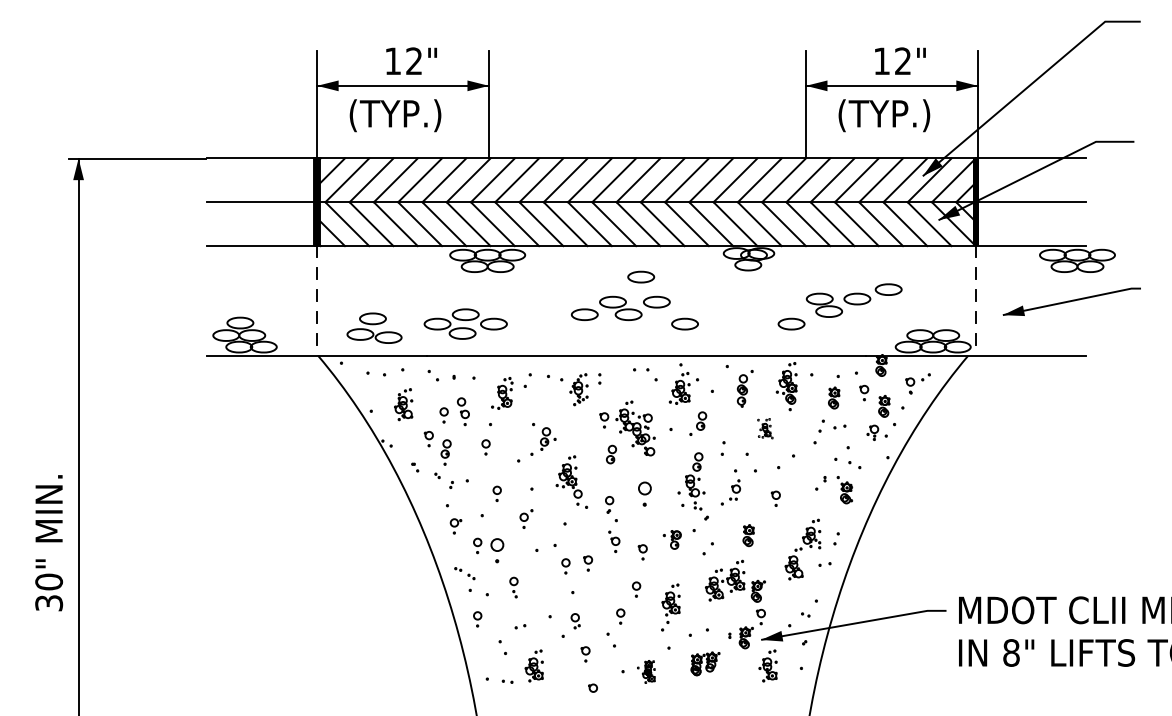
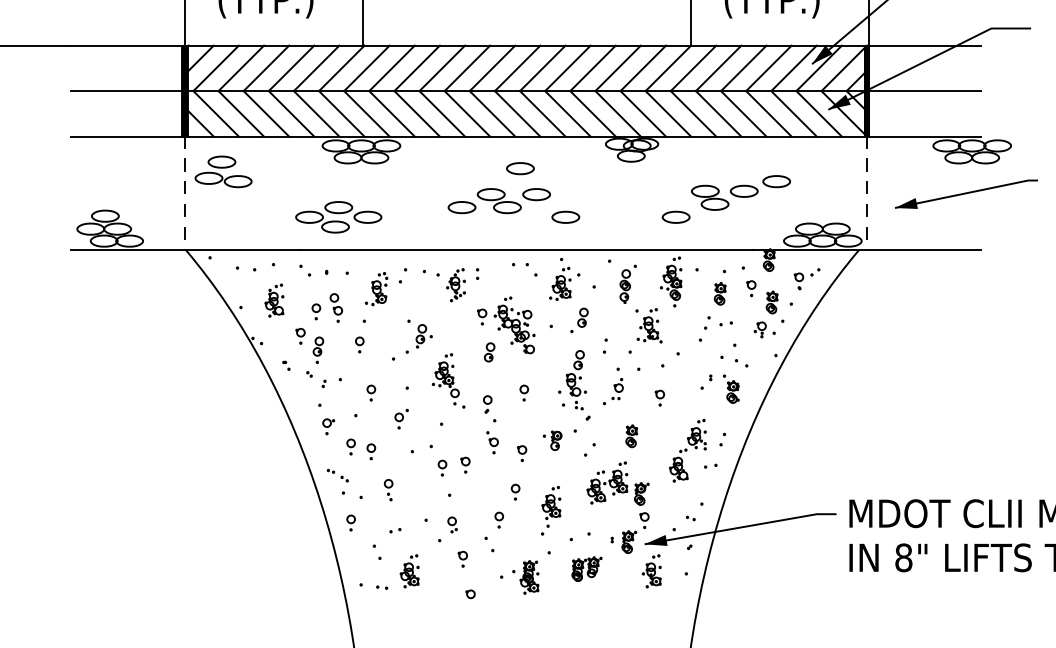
part: (374, 327) -> (223, 171), moved
part: (765, 428) -> (649, 325), size x1.67
part: (644, 493) -> (523, 392), size x0.62
part: (496, 550) -> (370, 451), size x0.62
part: (646, 671) -> (525, 577), size x1.43

